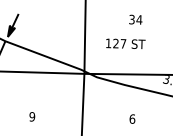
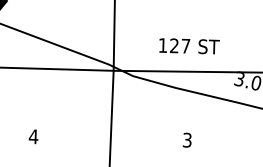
text: (125, 43) -> (189, 45), moved
text: (32, 116) -> (33, 136), 9 -> 4
text: (132, 118) -> (187, 139), 6 -> 3

